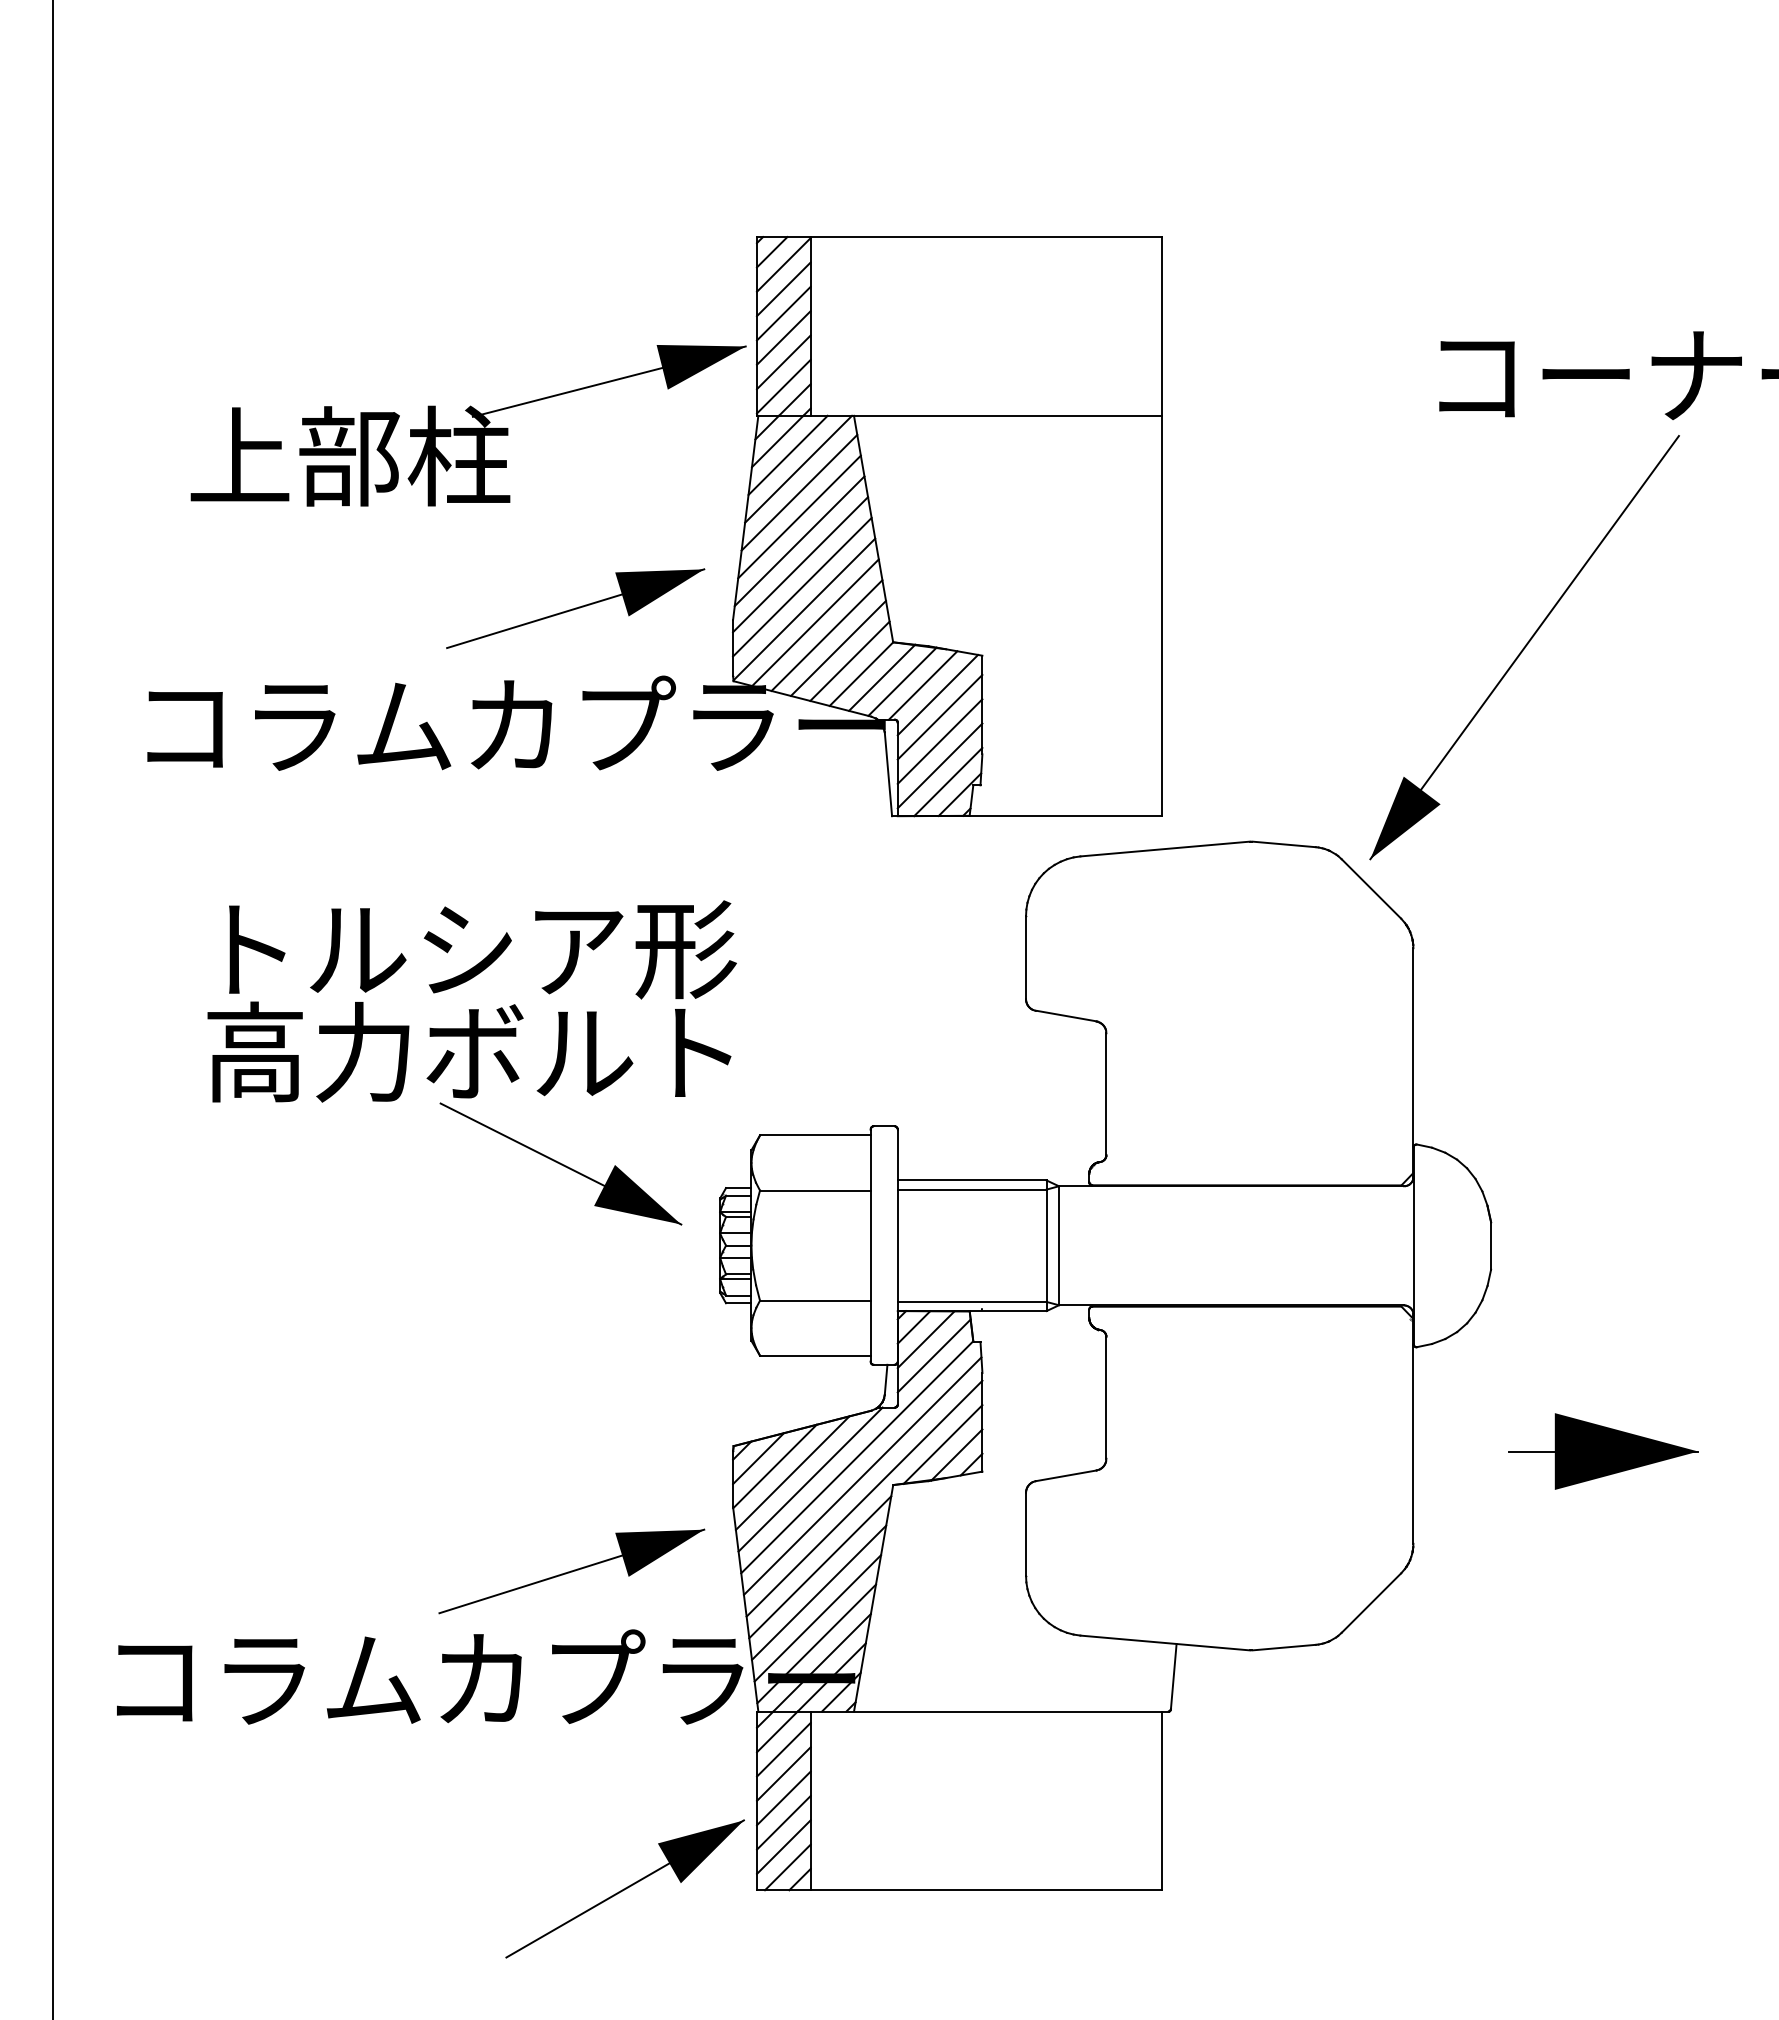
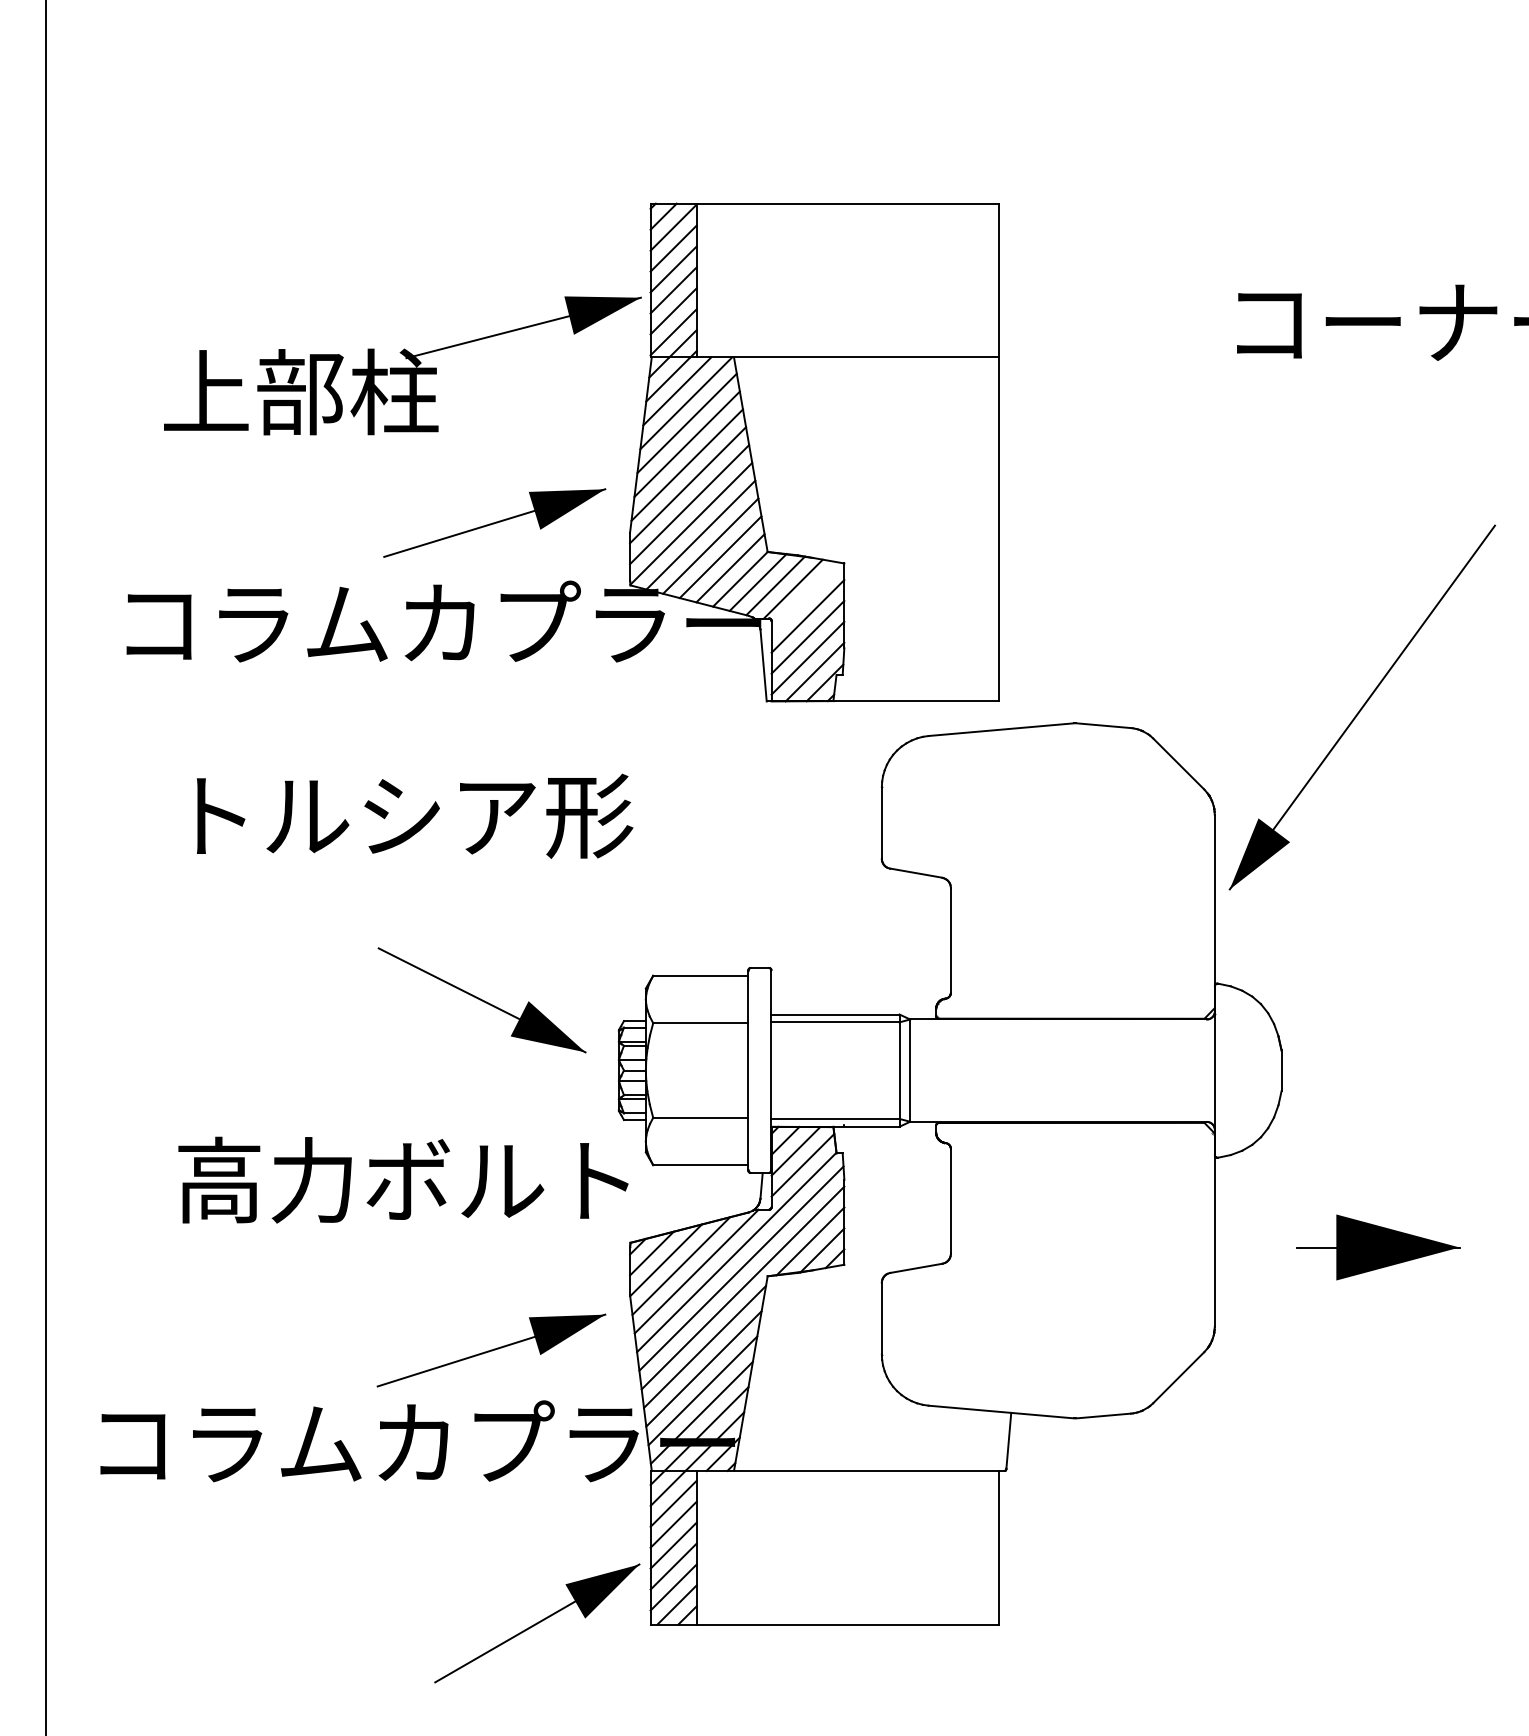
part: (1524, 647) -> (1362, 707), moved
line: (937, 694) -> (805, 596), removed
text: (469, 1051) -> (403, 1179), moved

